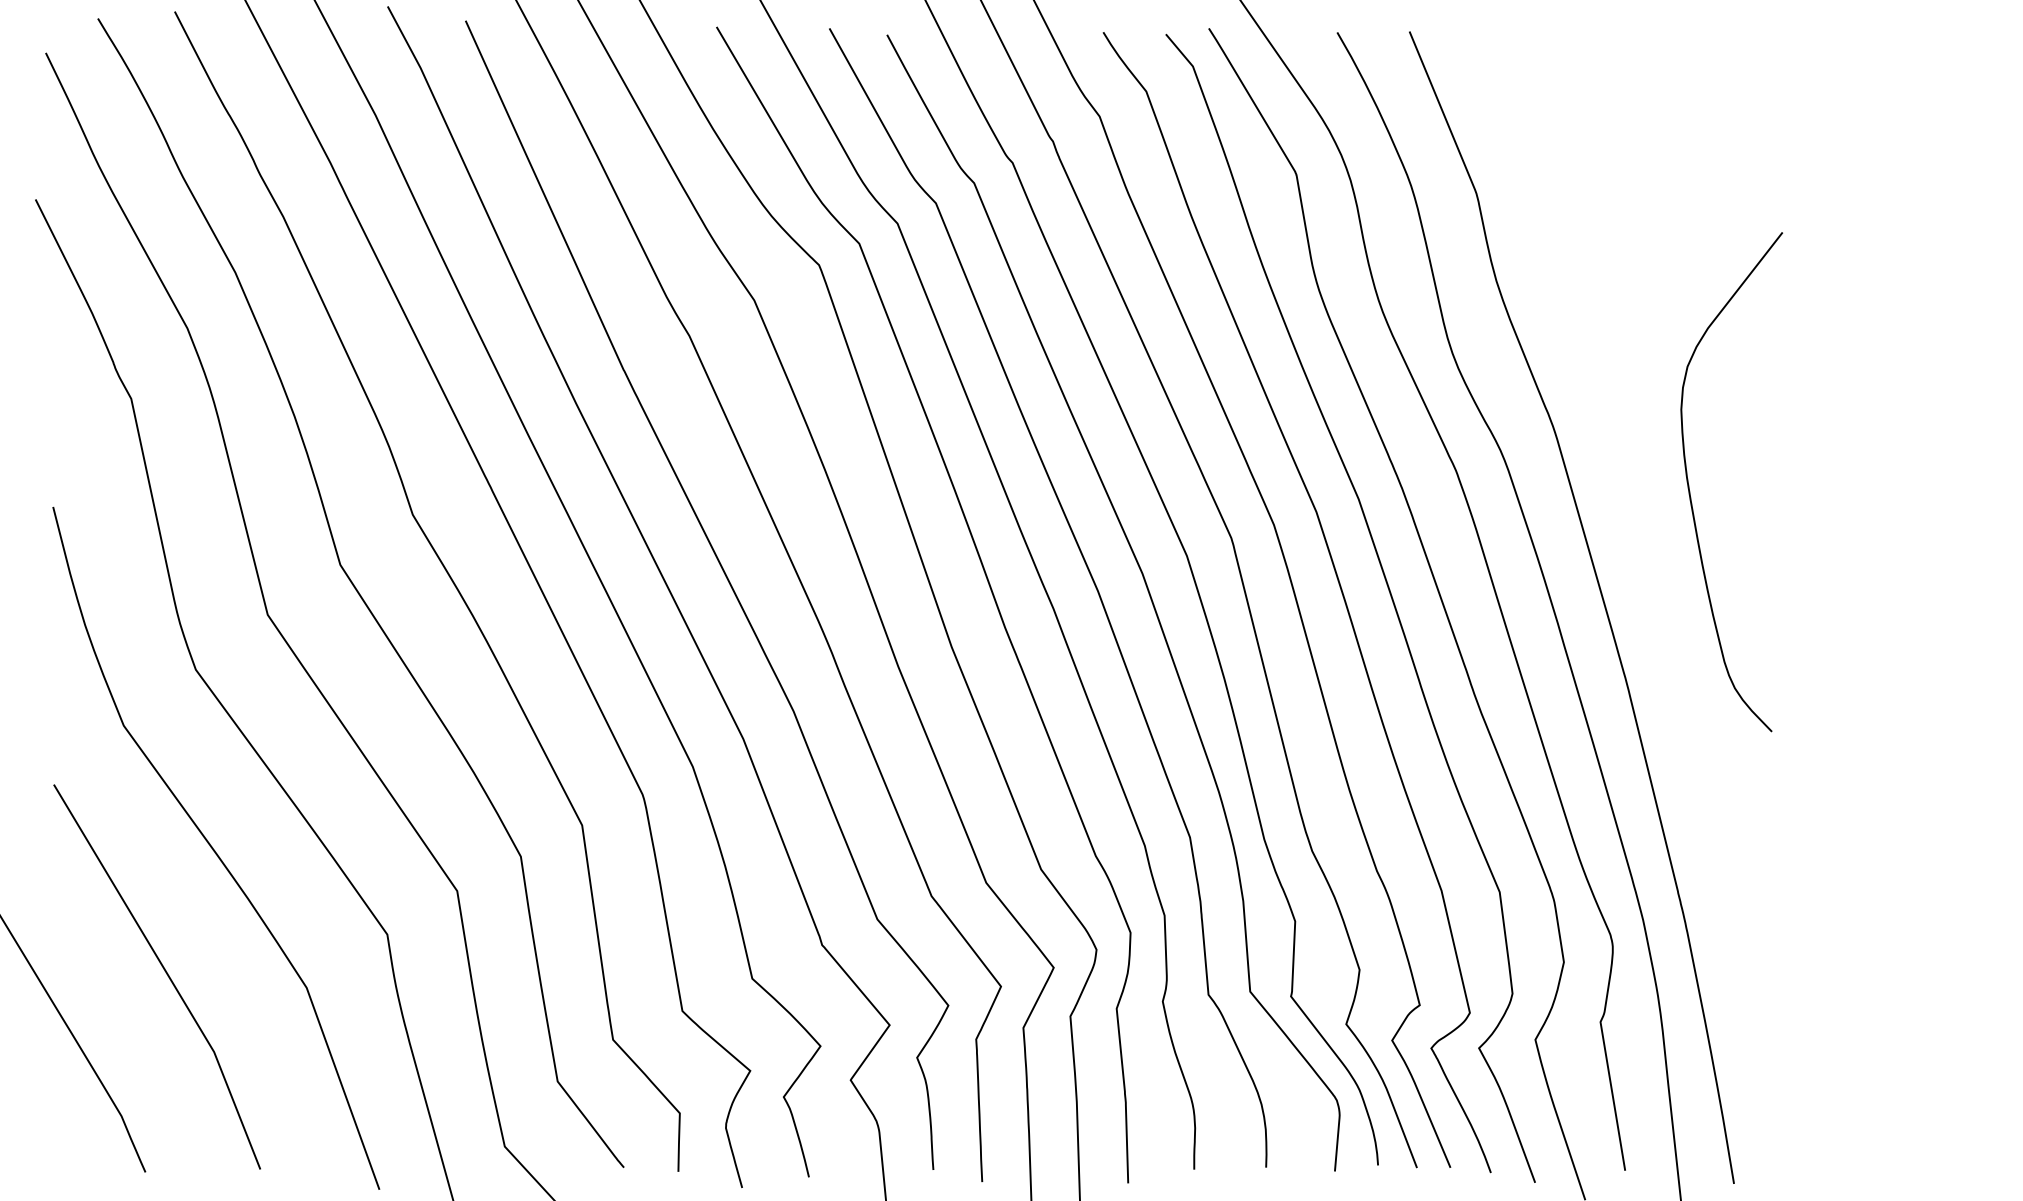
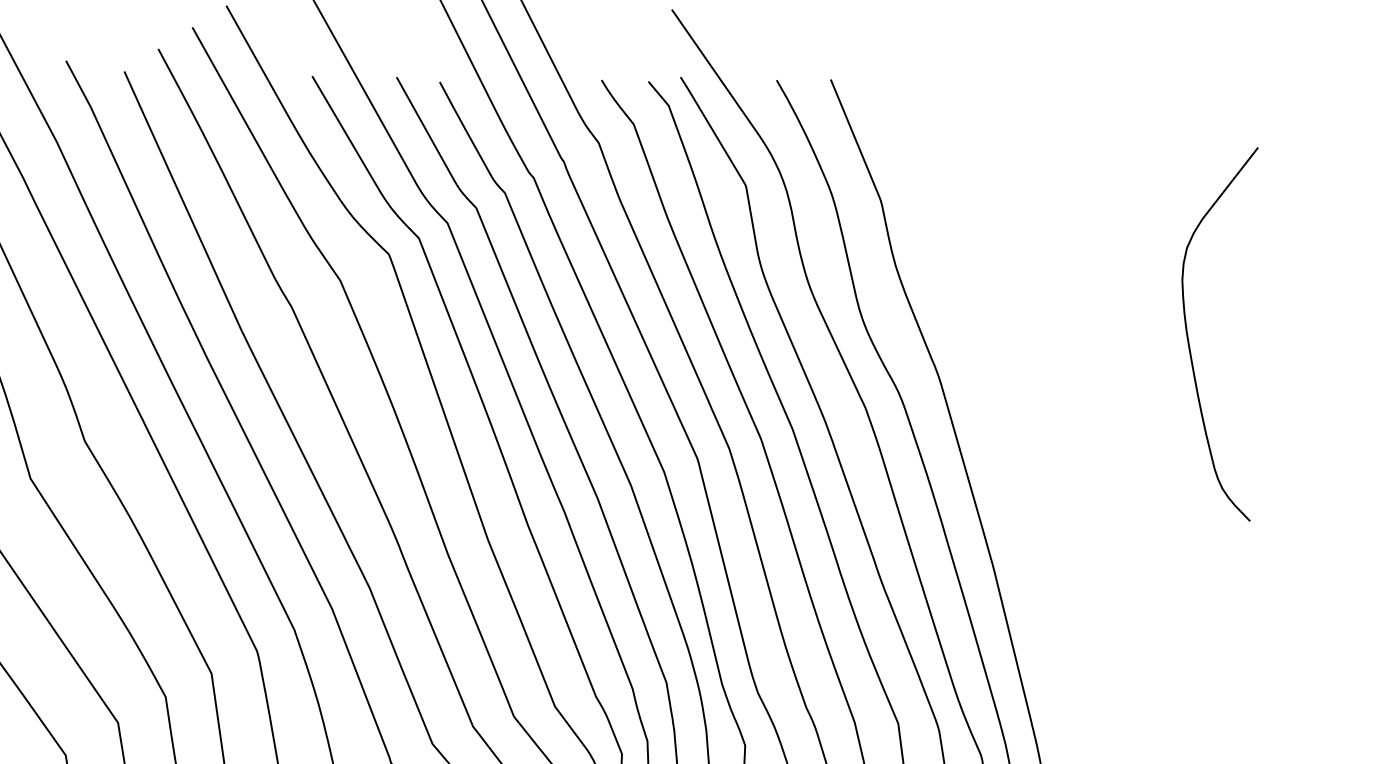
curve: (1690, 491) -> (1189, 341), moved

